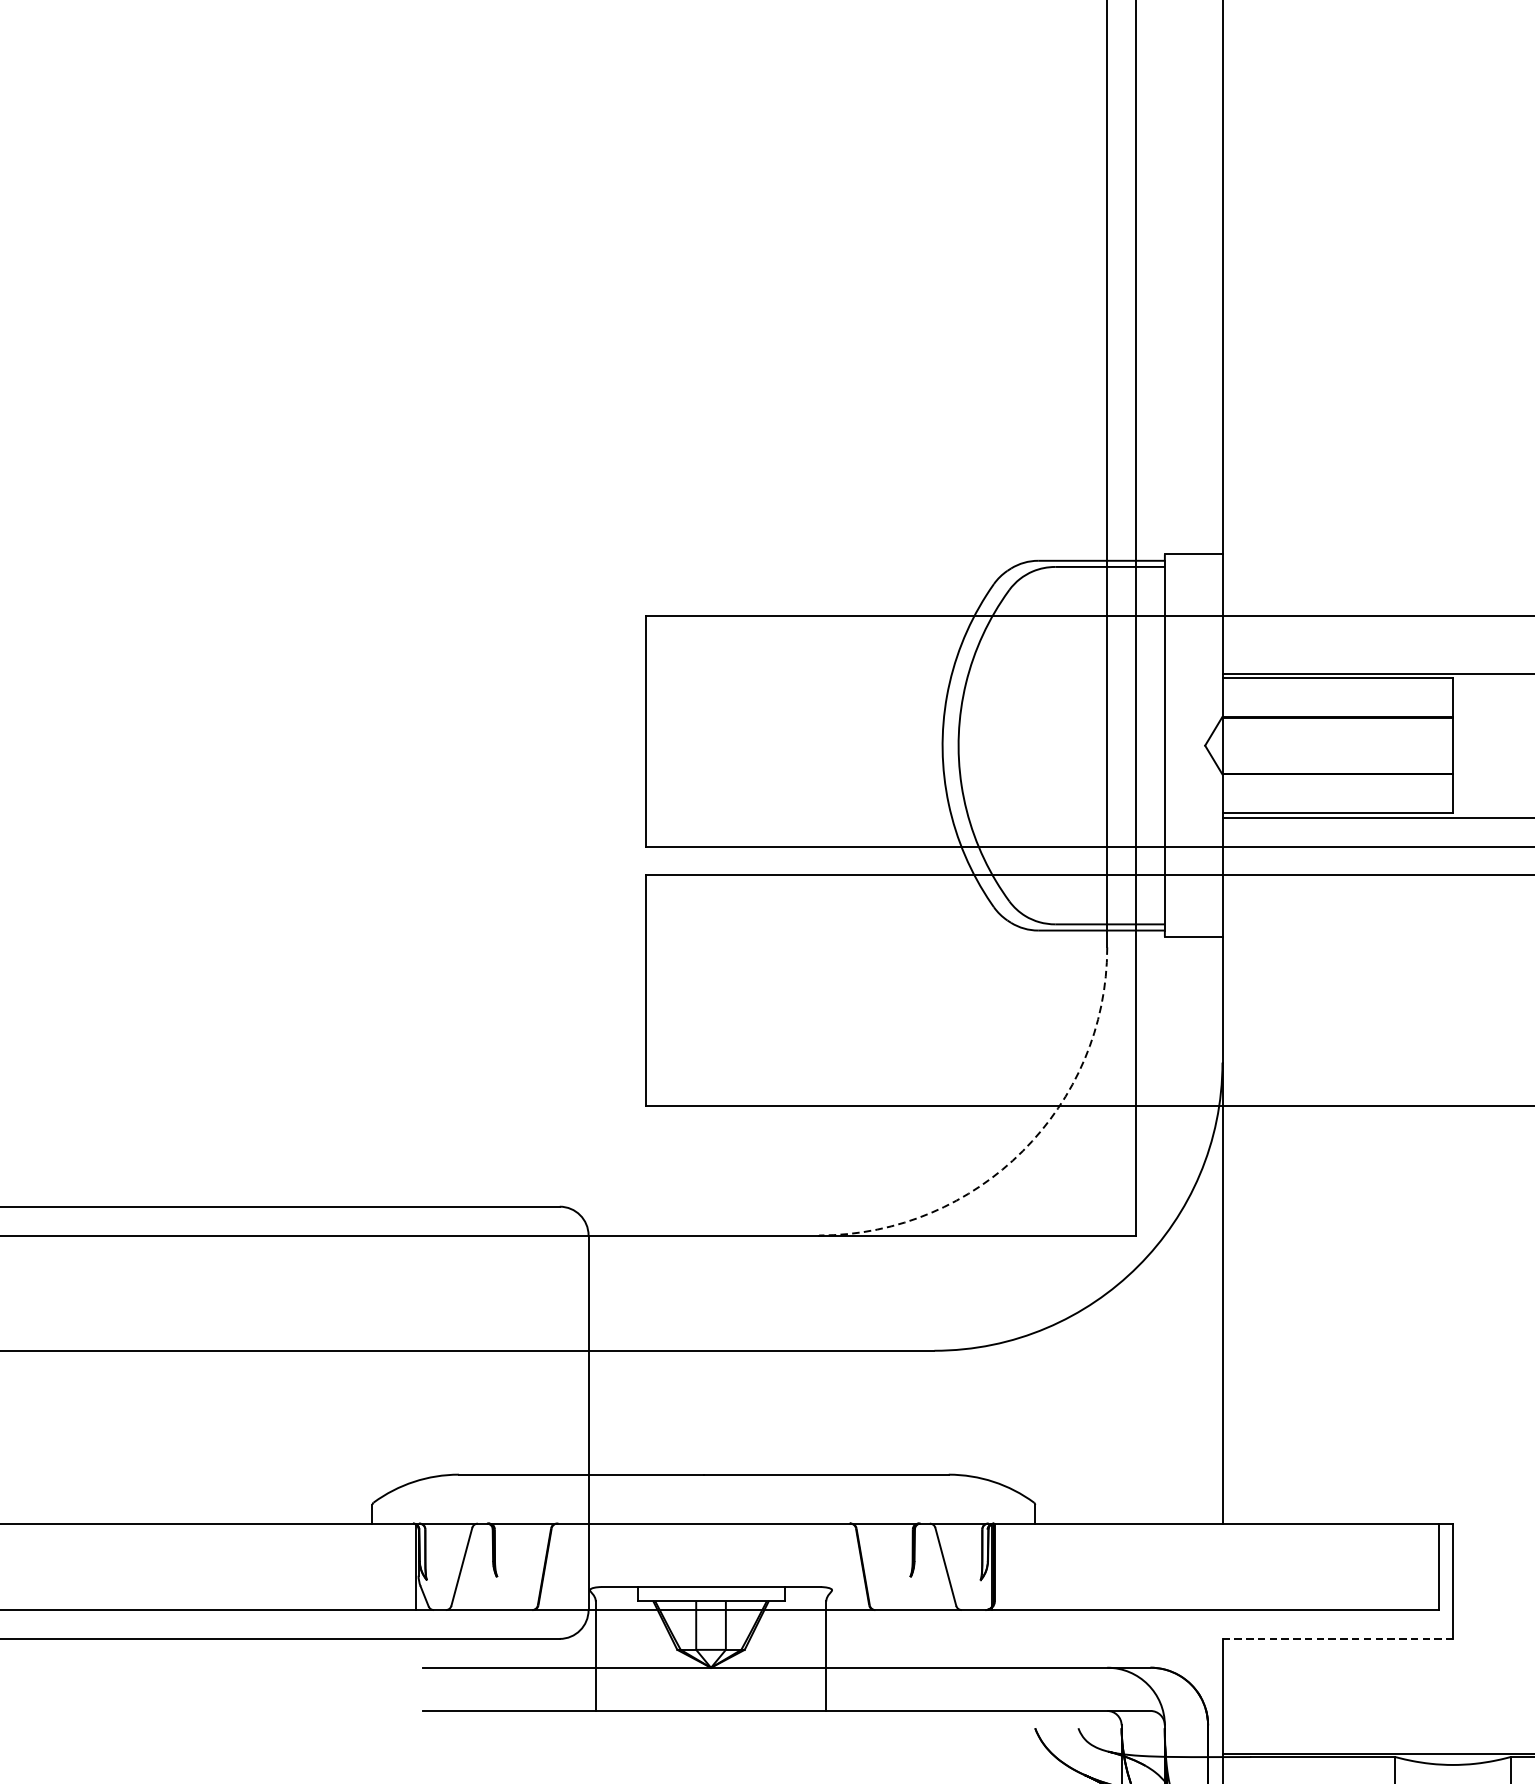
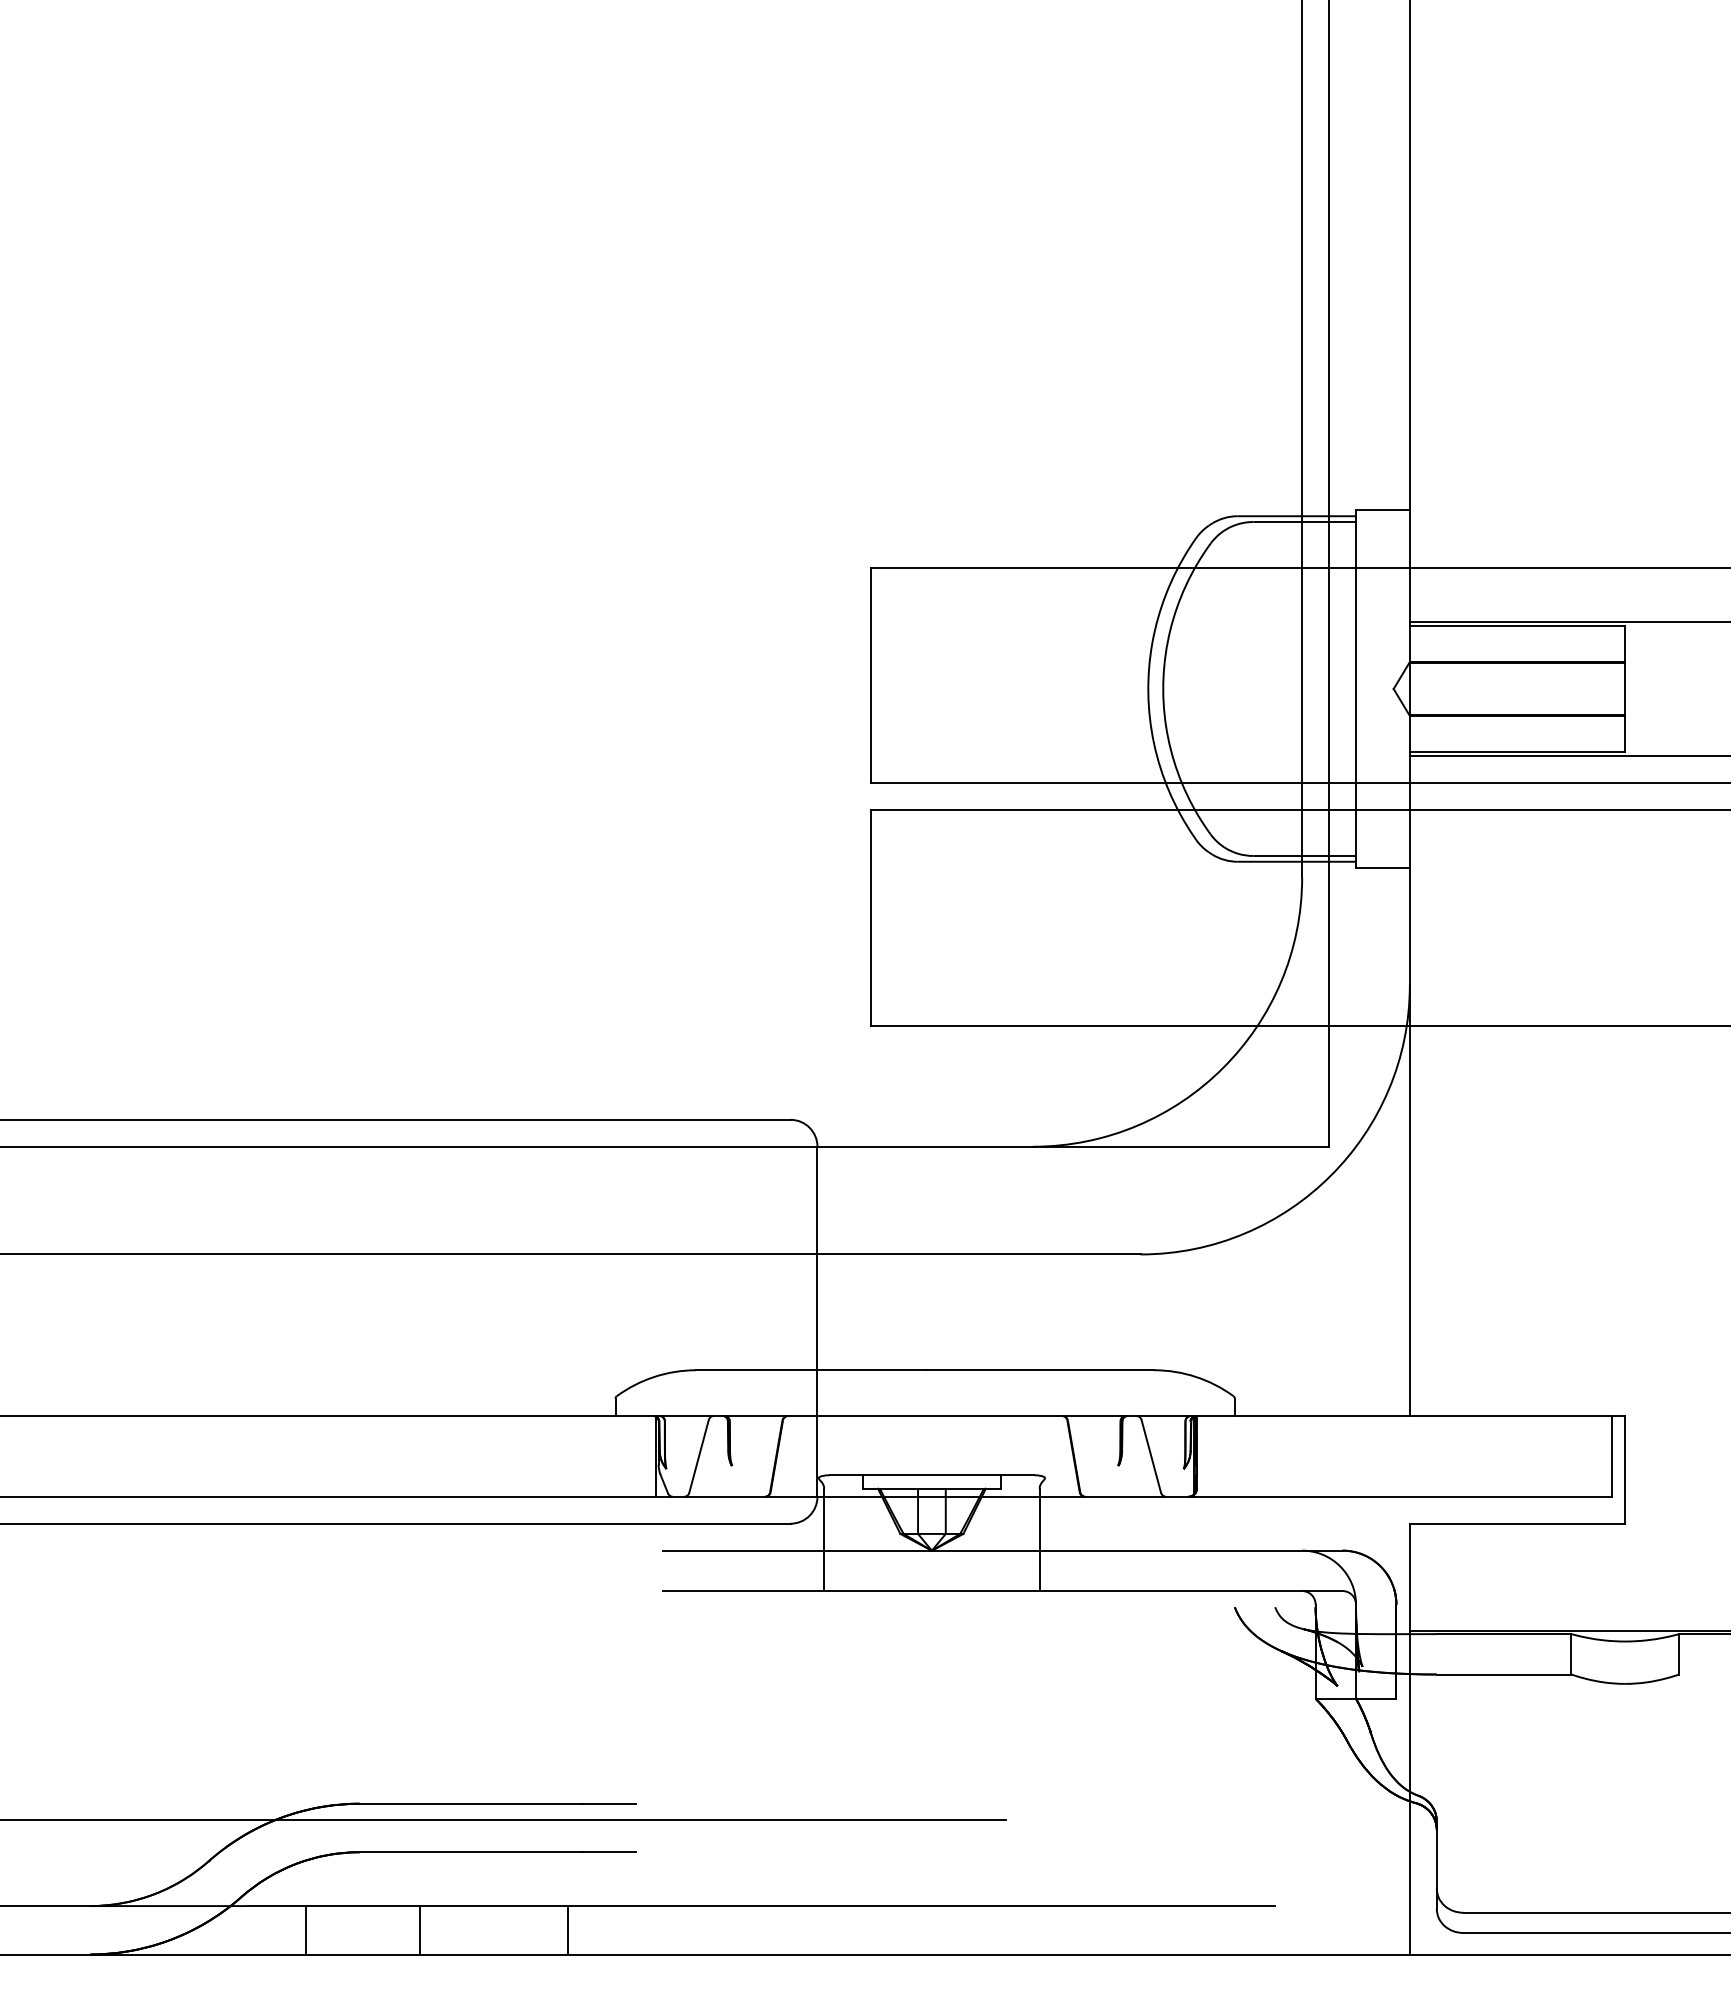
arc: (1023, 1150) -> (1223, 1067), dashed -> solid
line: (1337, 1638) -> (1517, 1523), dashed -> solid

